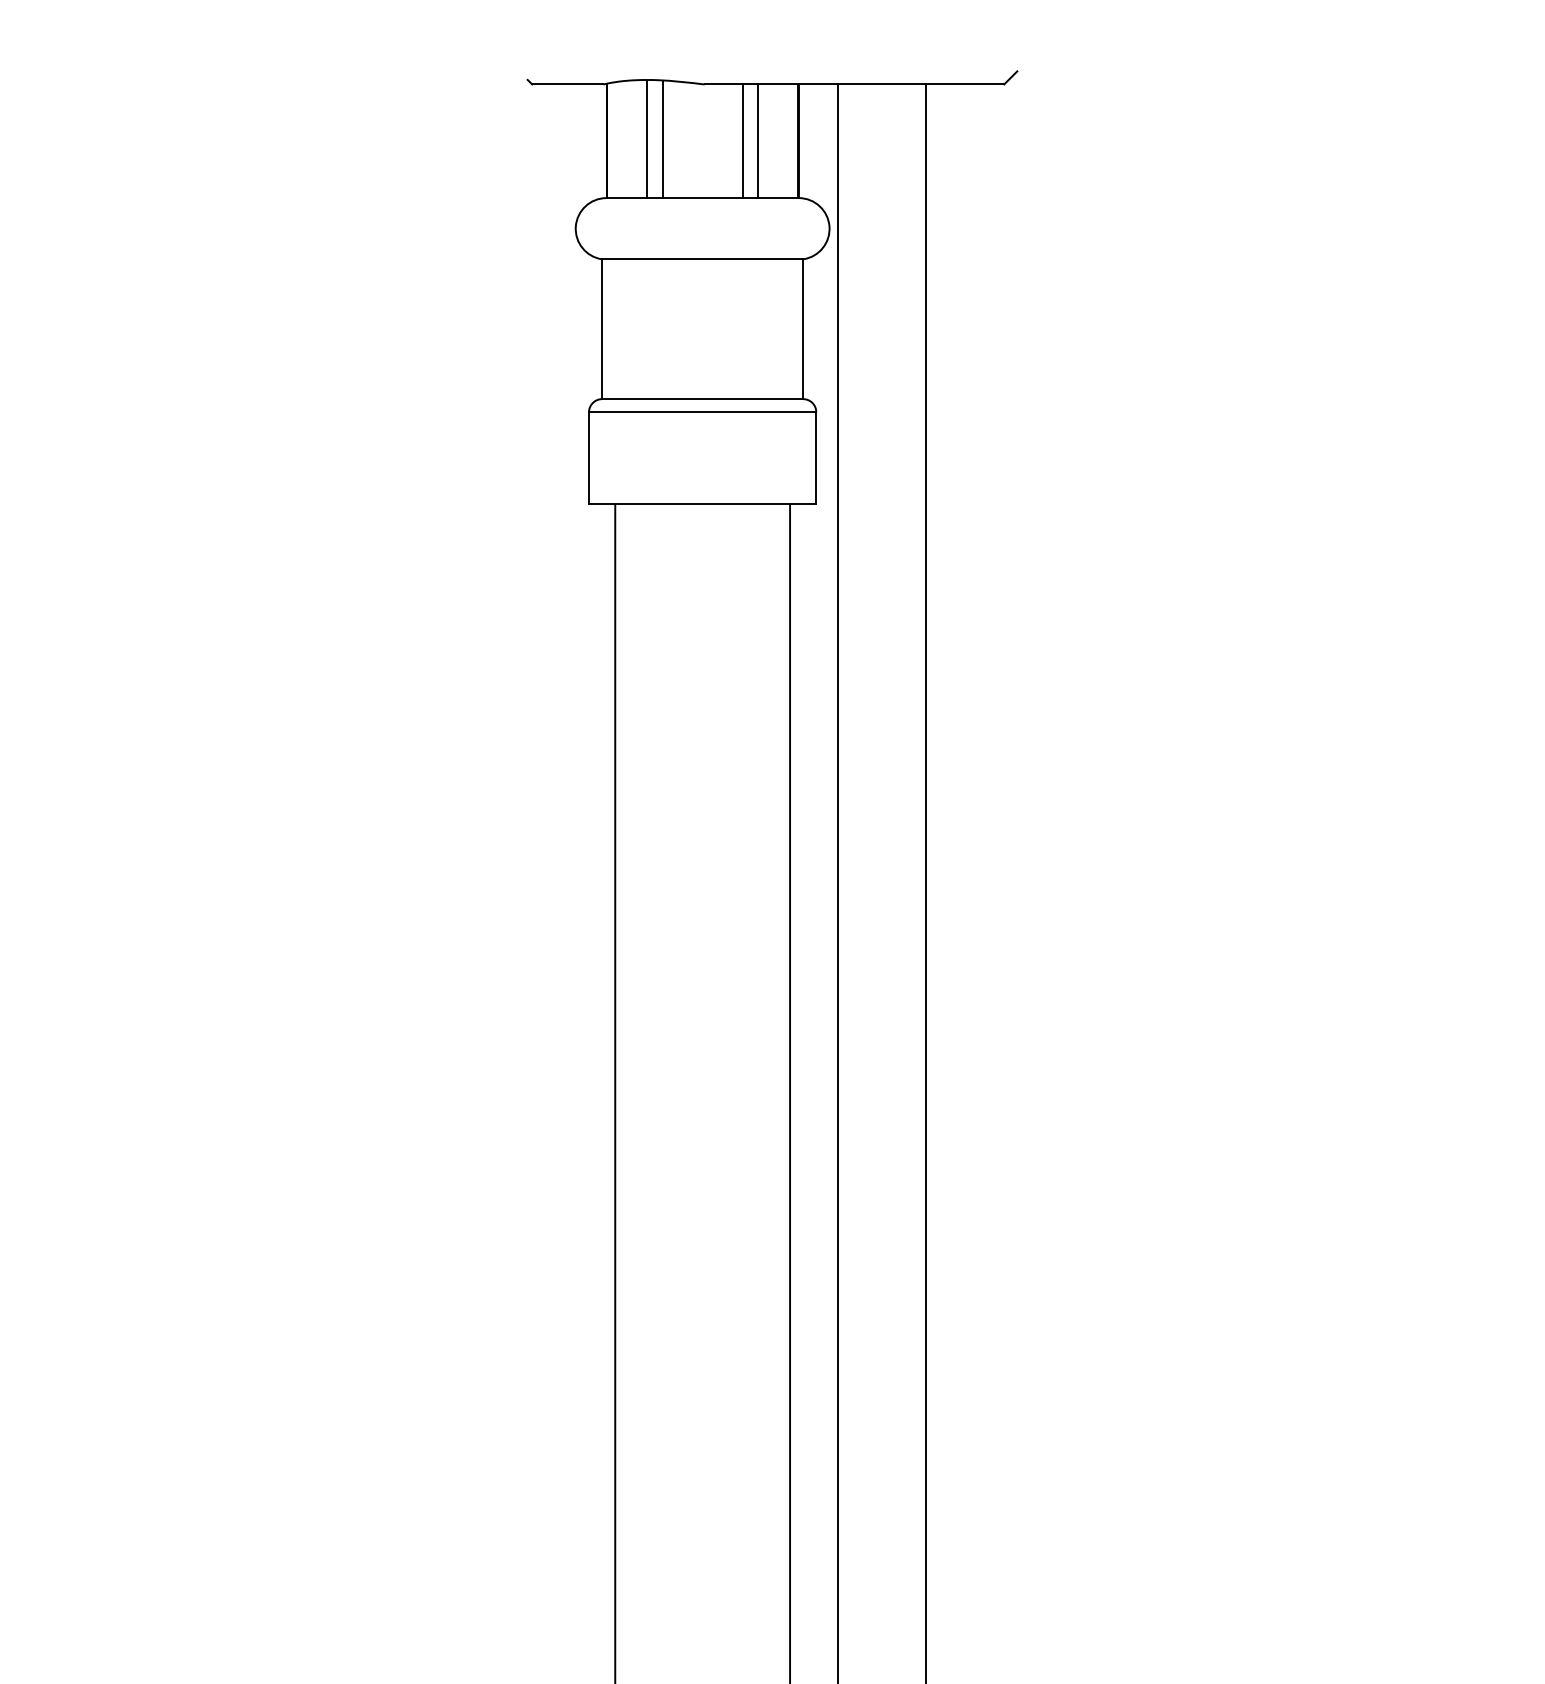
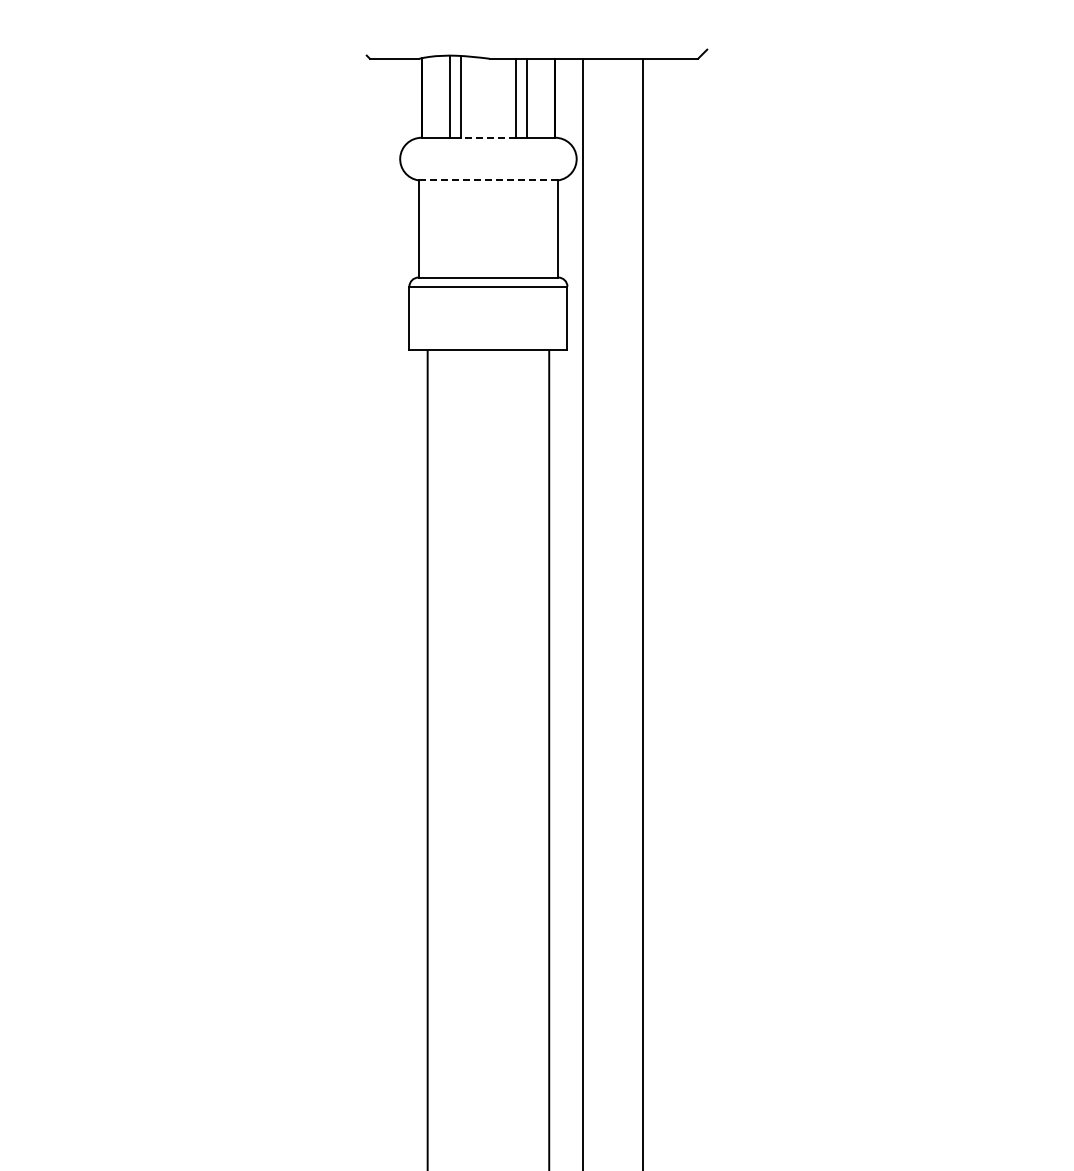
line: (702, 197) -> (488, 137), solid -> dashed
line: (702, 259) -> (488, 180), solid -> dashed

